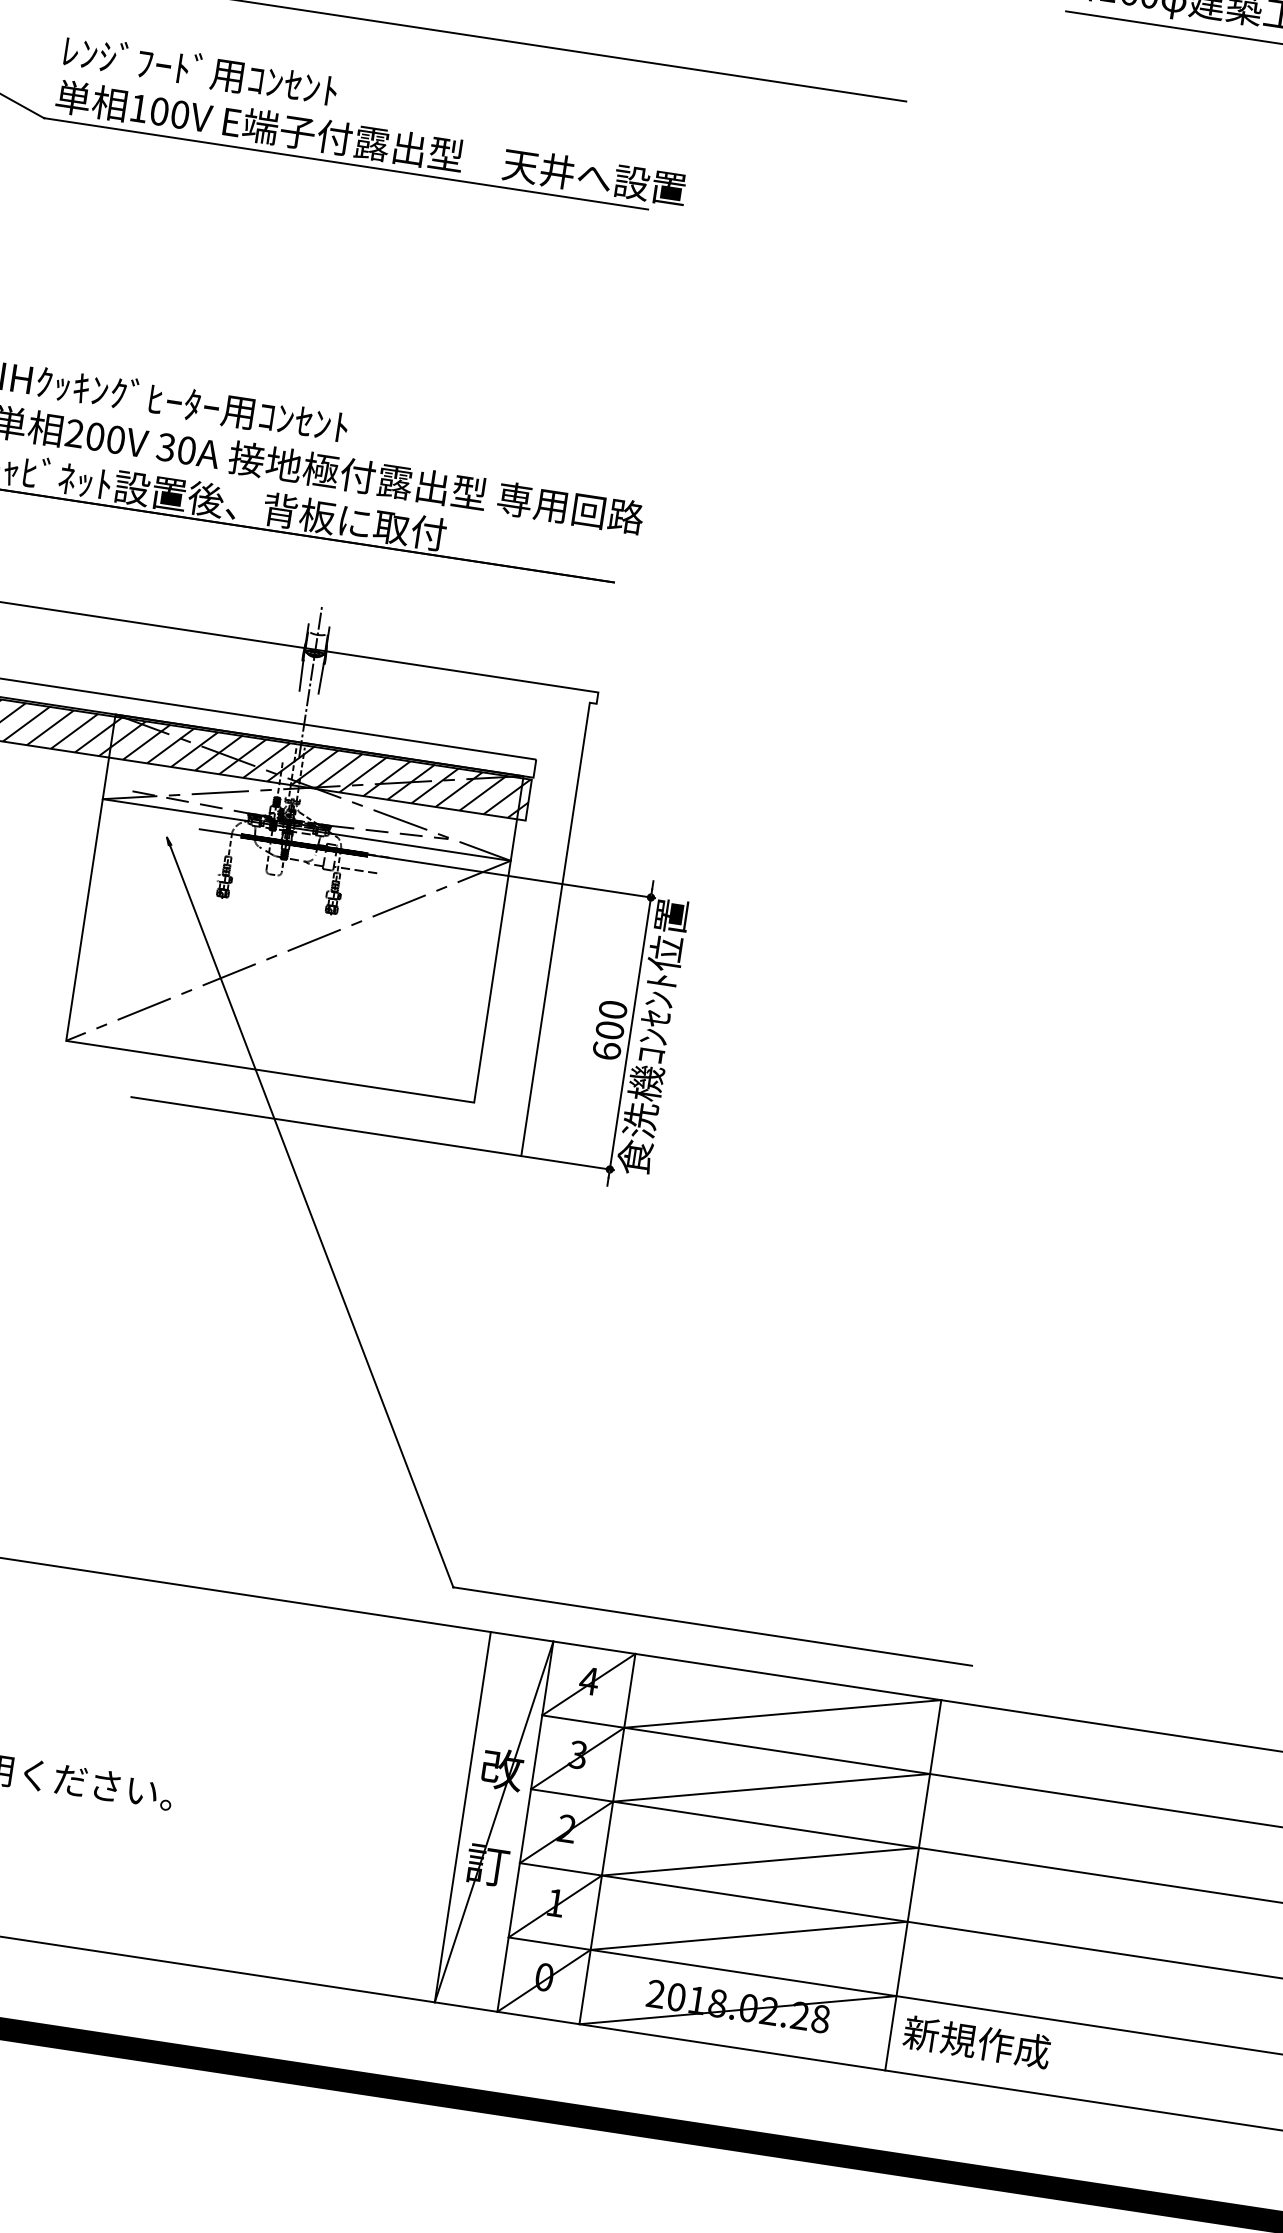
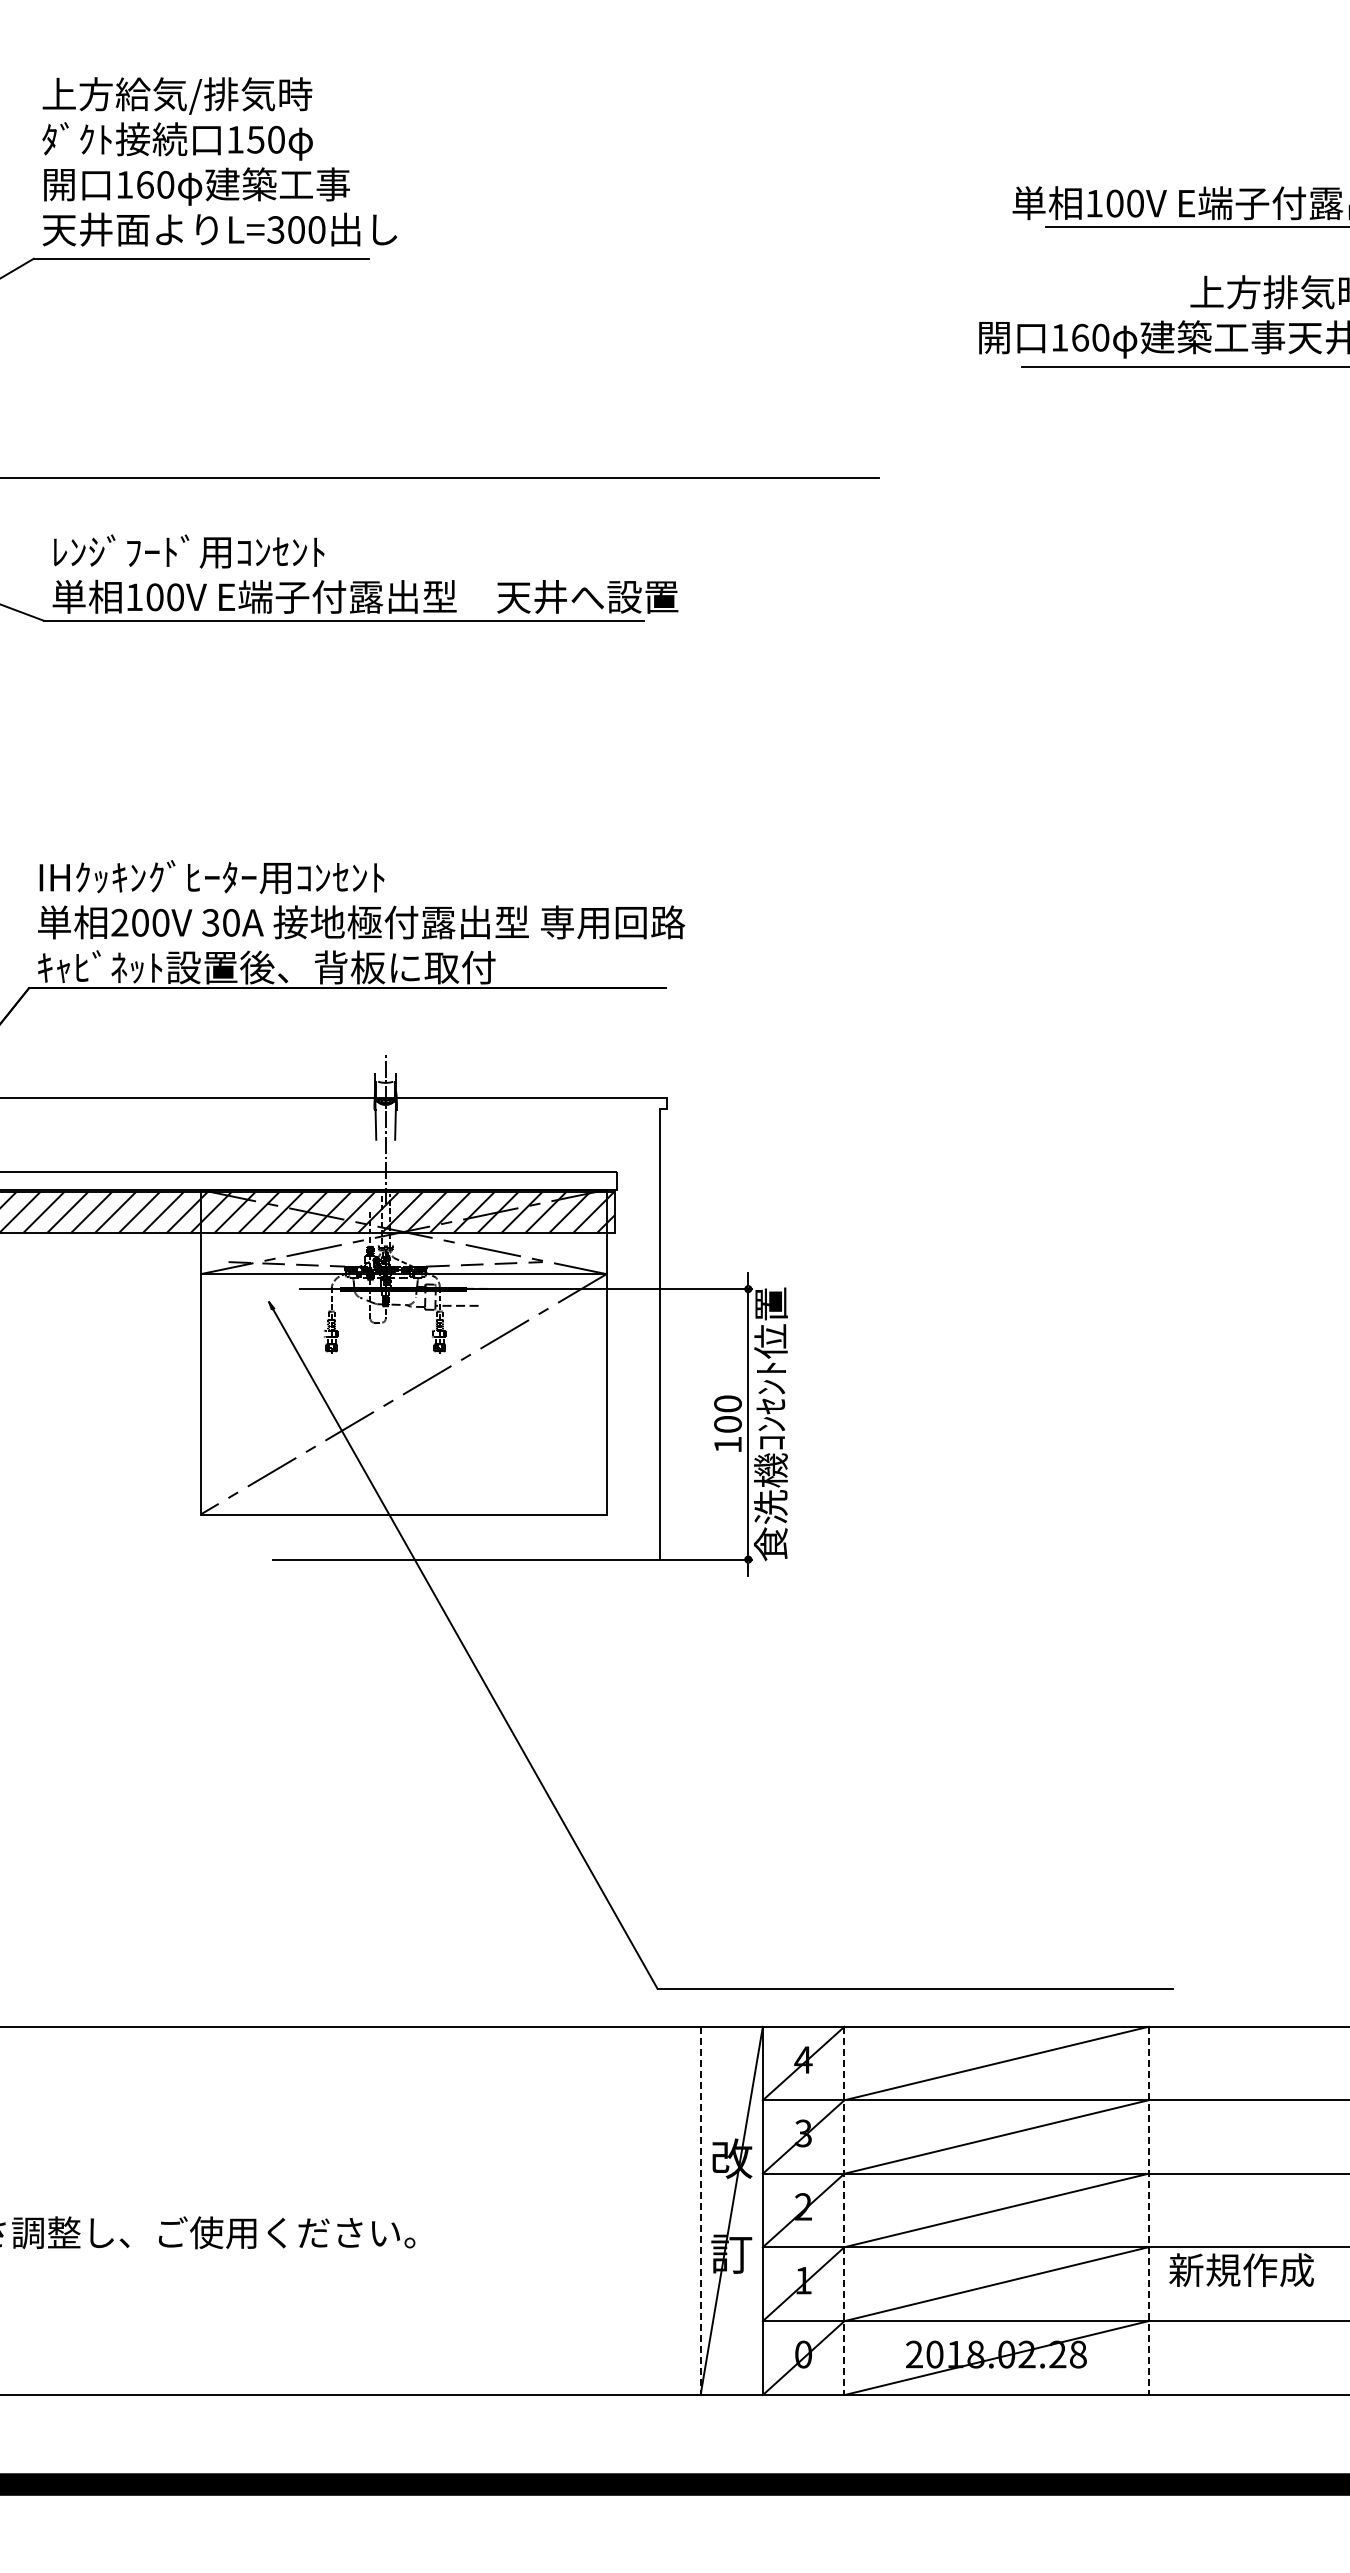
text: (606, 1050) -> (727, 1444), 600 -> 100
line: (462, 1817) -> (700, 2211), solid -> dashed
line: (607, 1839) -> (844, 2211), solid -> dashed
line: (913, 1885) -> (1148, 2211), solid -> dashed
text: (976, 2041) -> (1241, 2269), moved

